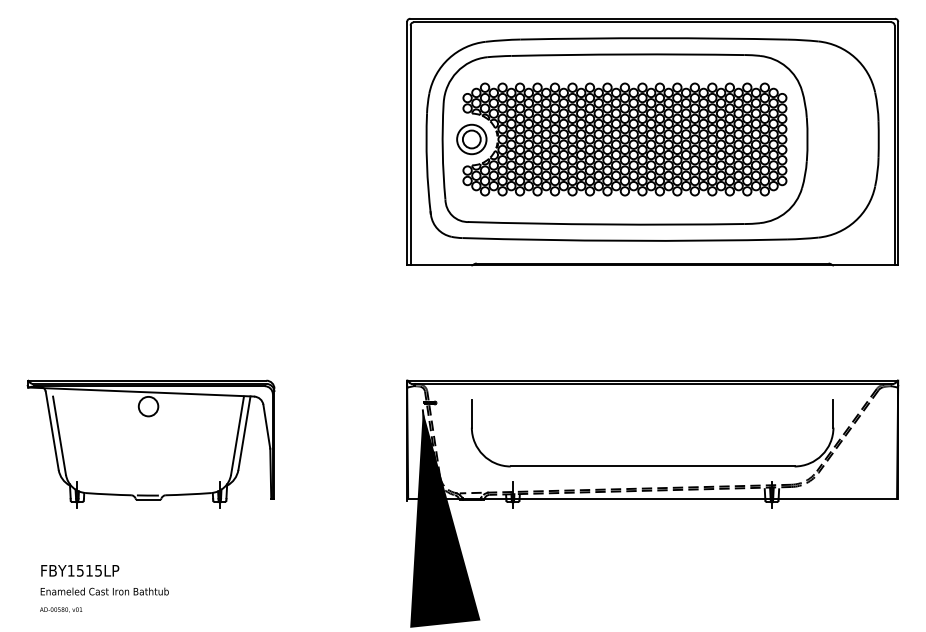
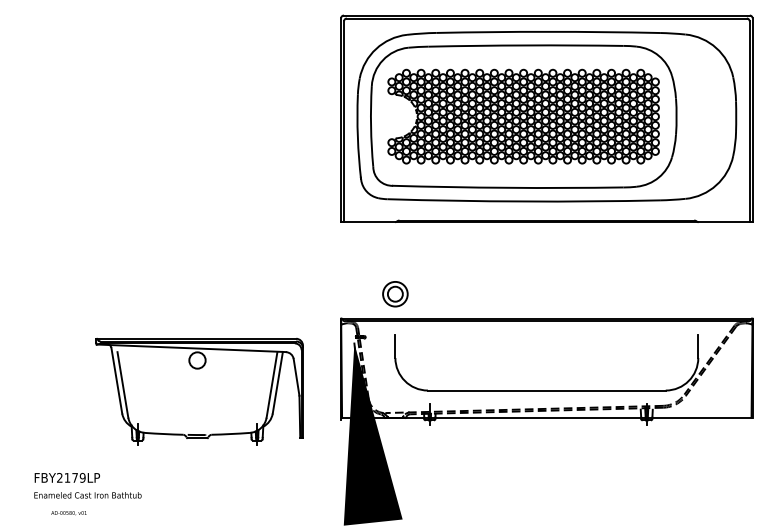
part: (471, 139) -> (395, 294), moved
part: (150, 443) -> (199, 391), moved
text: (84, 570) -> (70, 477), FBY1515LP -> FBY2179LP
text: (61, 609) -> (69, 512), moved

